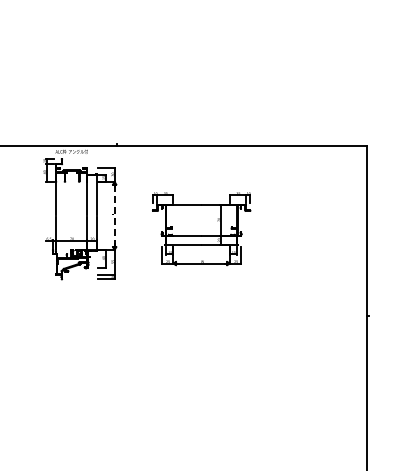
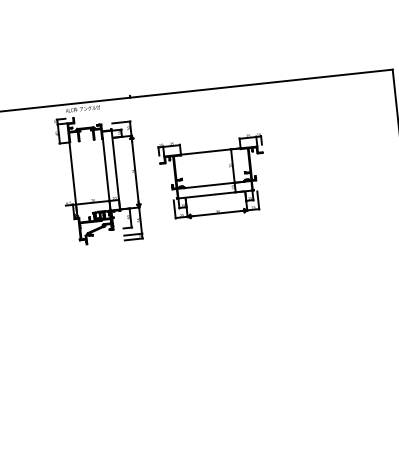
line: (114, 215) -> (135, 171), dashed -> solid
part: (201, 229) -> (213, 177), moved

